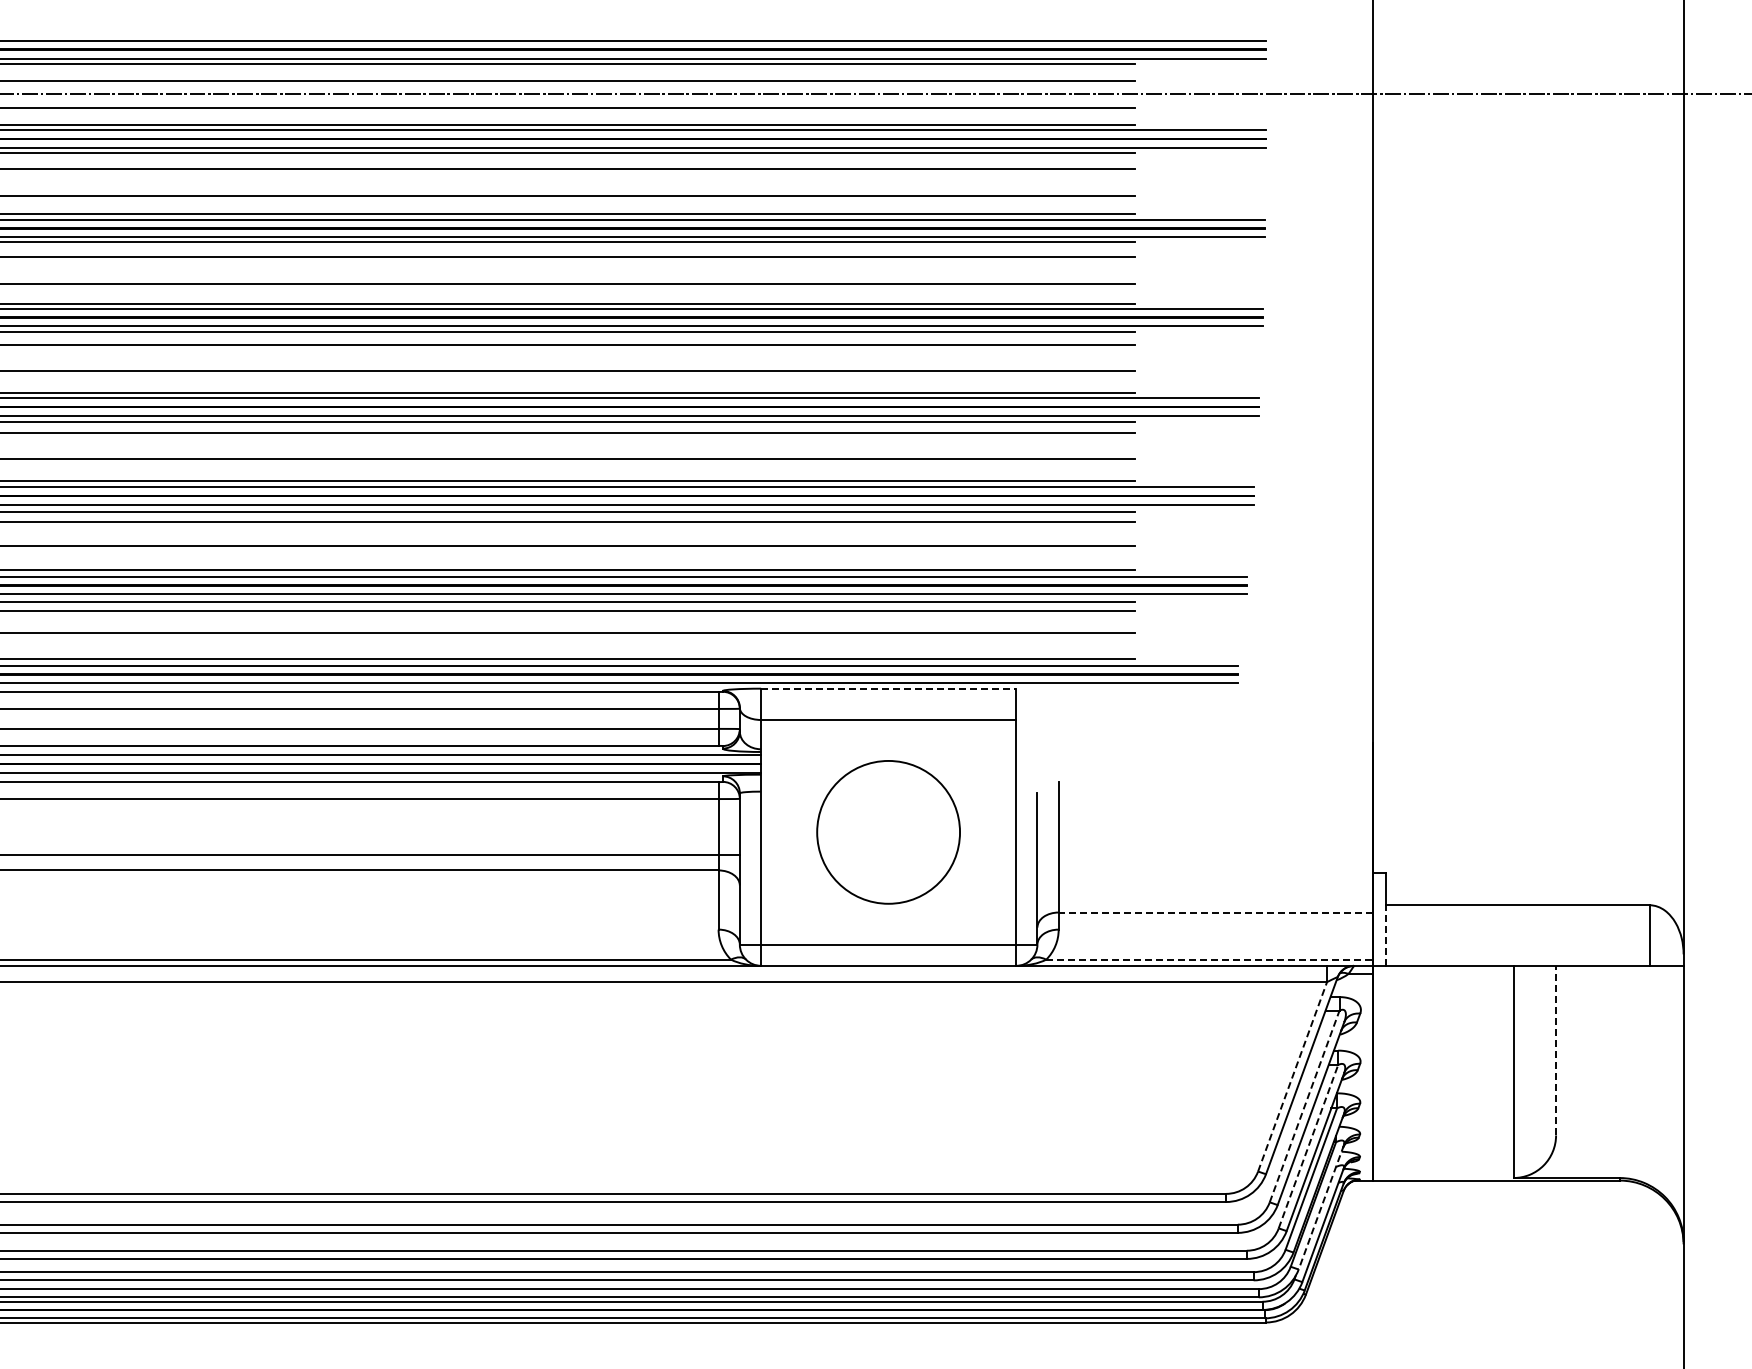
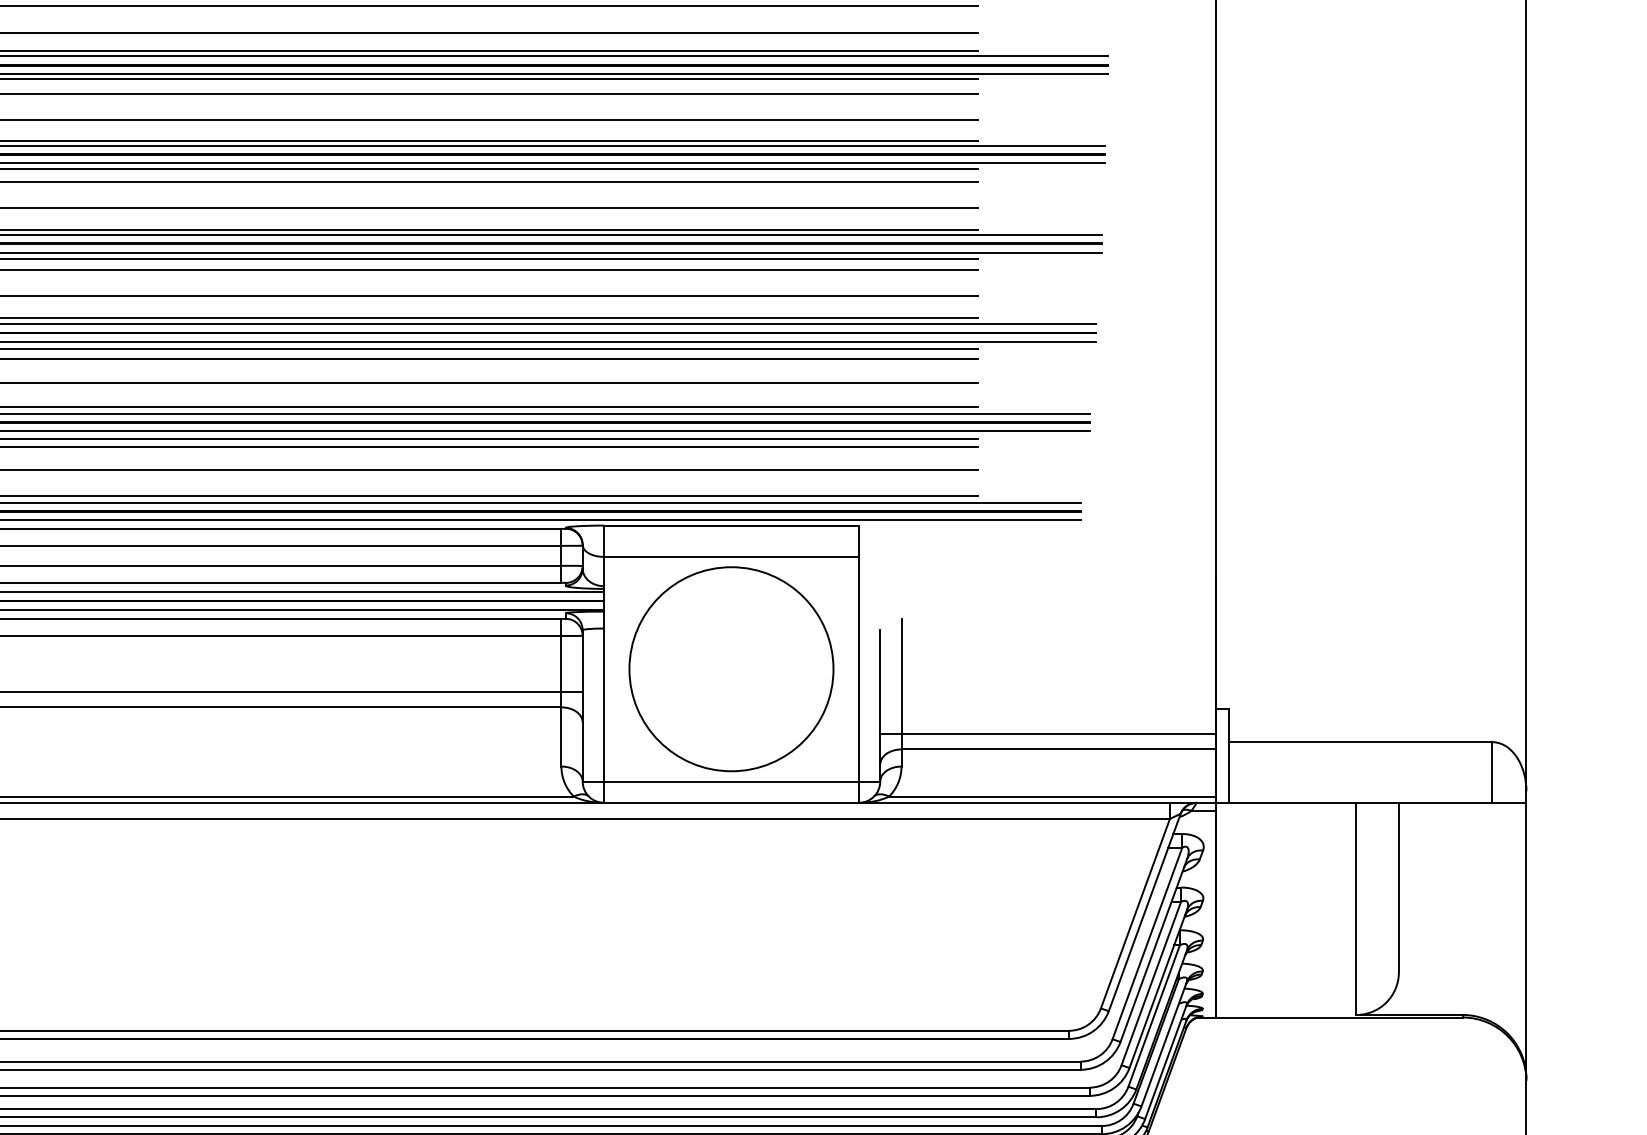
line: (888, 688) -> (731, 525), dashed -> solid
circle: (888, 832) -> (731, 669), size x1.43
line: (1205, 897) -> (1048, 734), added
line: (1215, 912) -> (1058, 749), dashed -> solid
line: (1386, 935) -> (1229, 772), dashed -> solid
line: (1209, 959) -> (1052, 796), dashed -> solid
line: (1556, 1050) -> (1399, 887), dashed -> solid
line: (1292, 1076) -> (1135, 913), dashed -> solid
line: (1304, 1106) -> (1147, 943), dashed -> solid
line: (1308, 1146) -> (1151, 983), dashed -> solid
line: (1321, 1207) -> (1164, 1044), dashed -> solid

